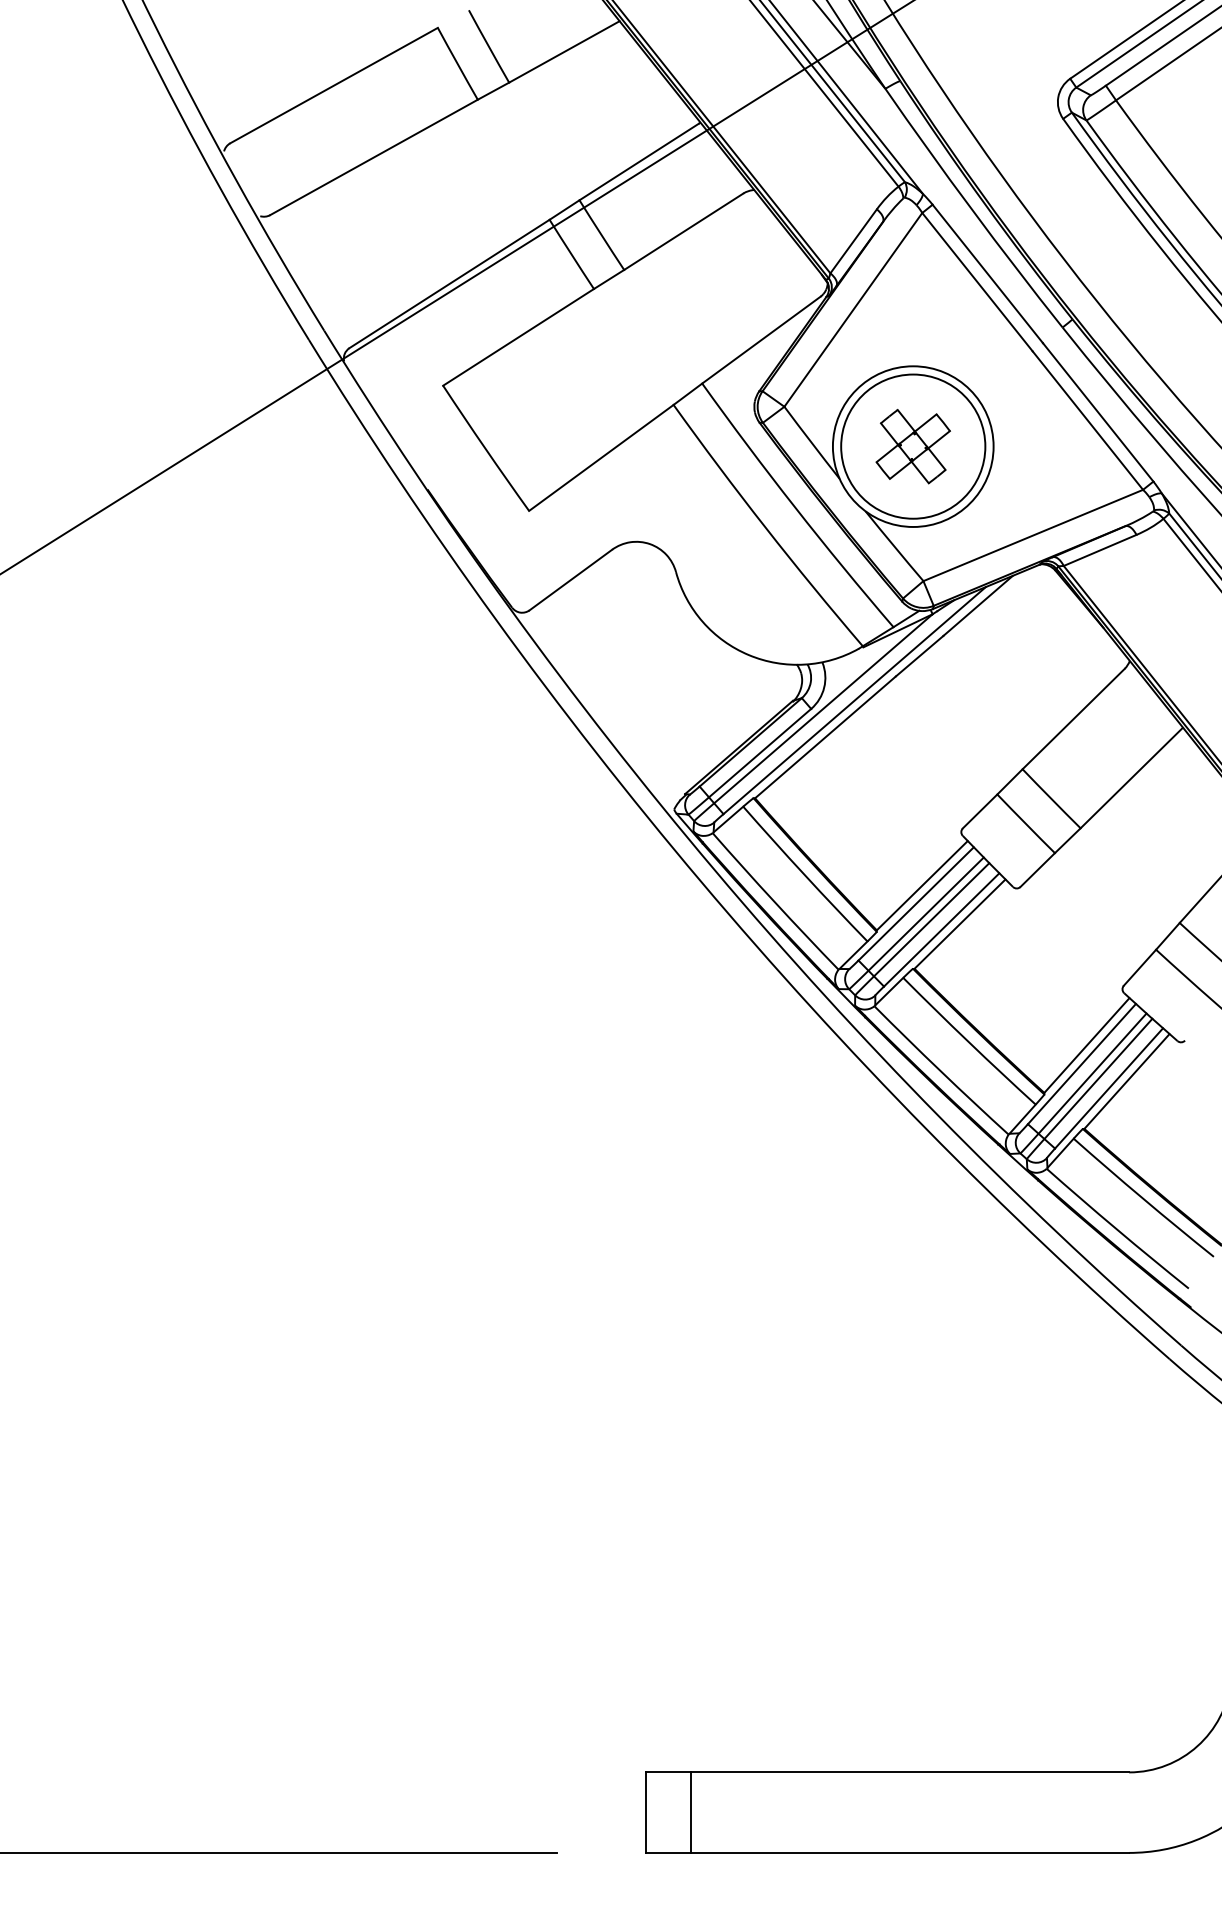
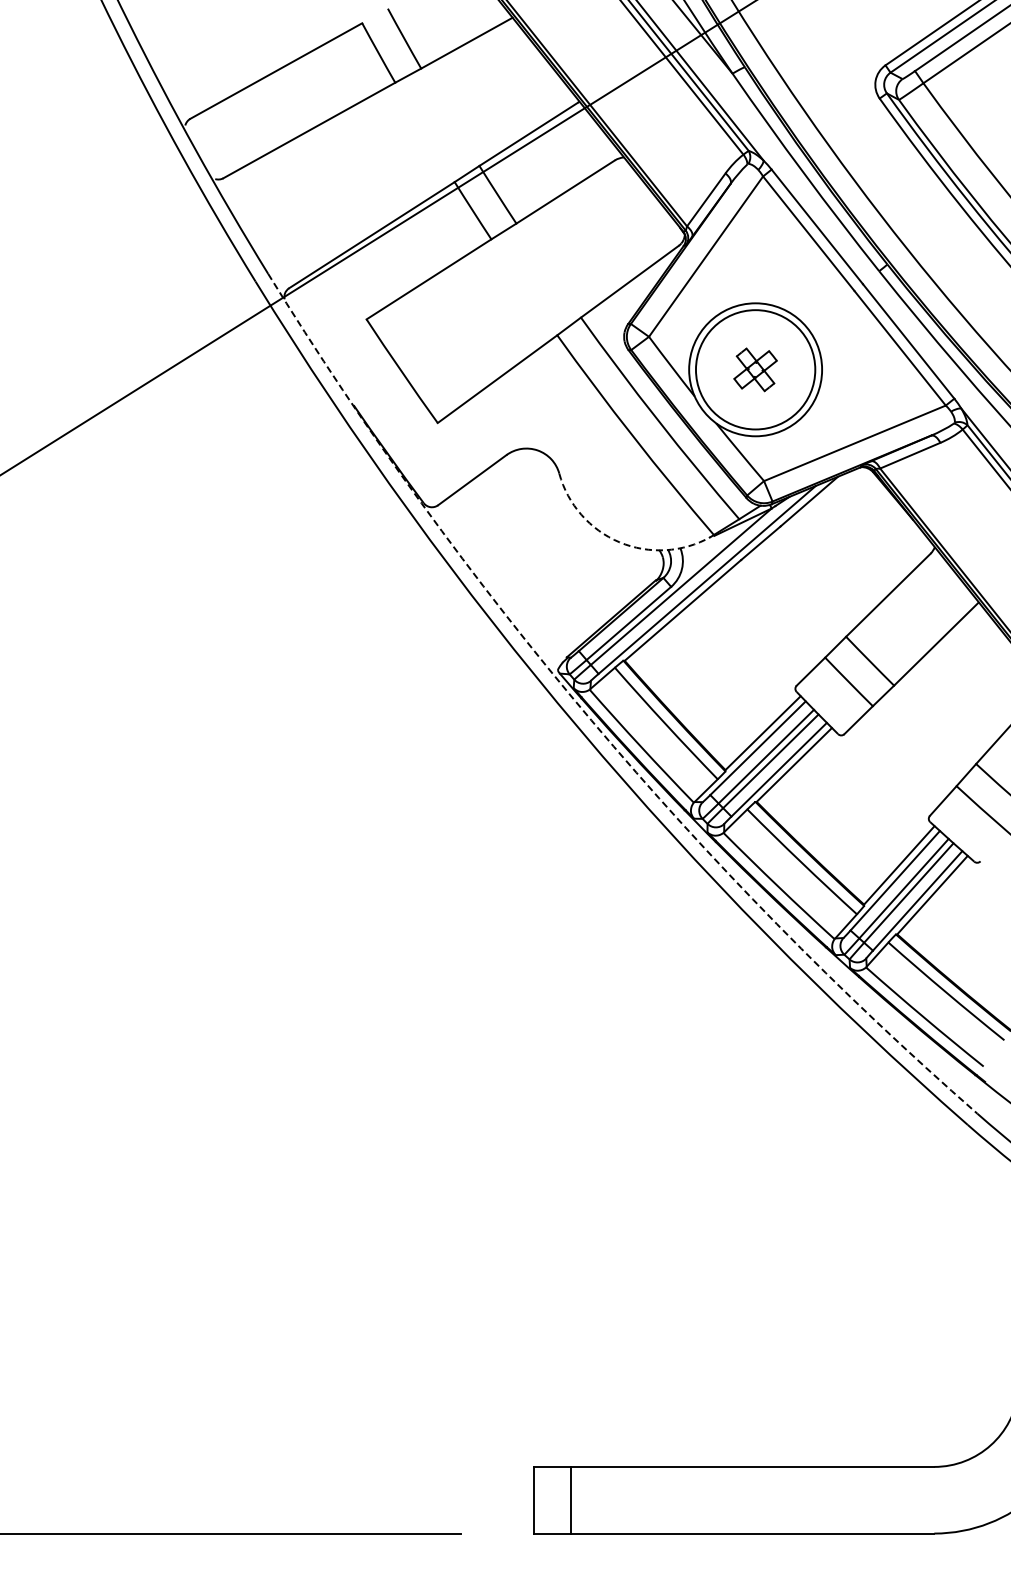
part: (913, 446) -> (755, 369), size x0.7
arc: (748, 655) -> (619, 542), solid -> dashed
arc: (714, 870) -> (591, 720), solid -> dashed

